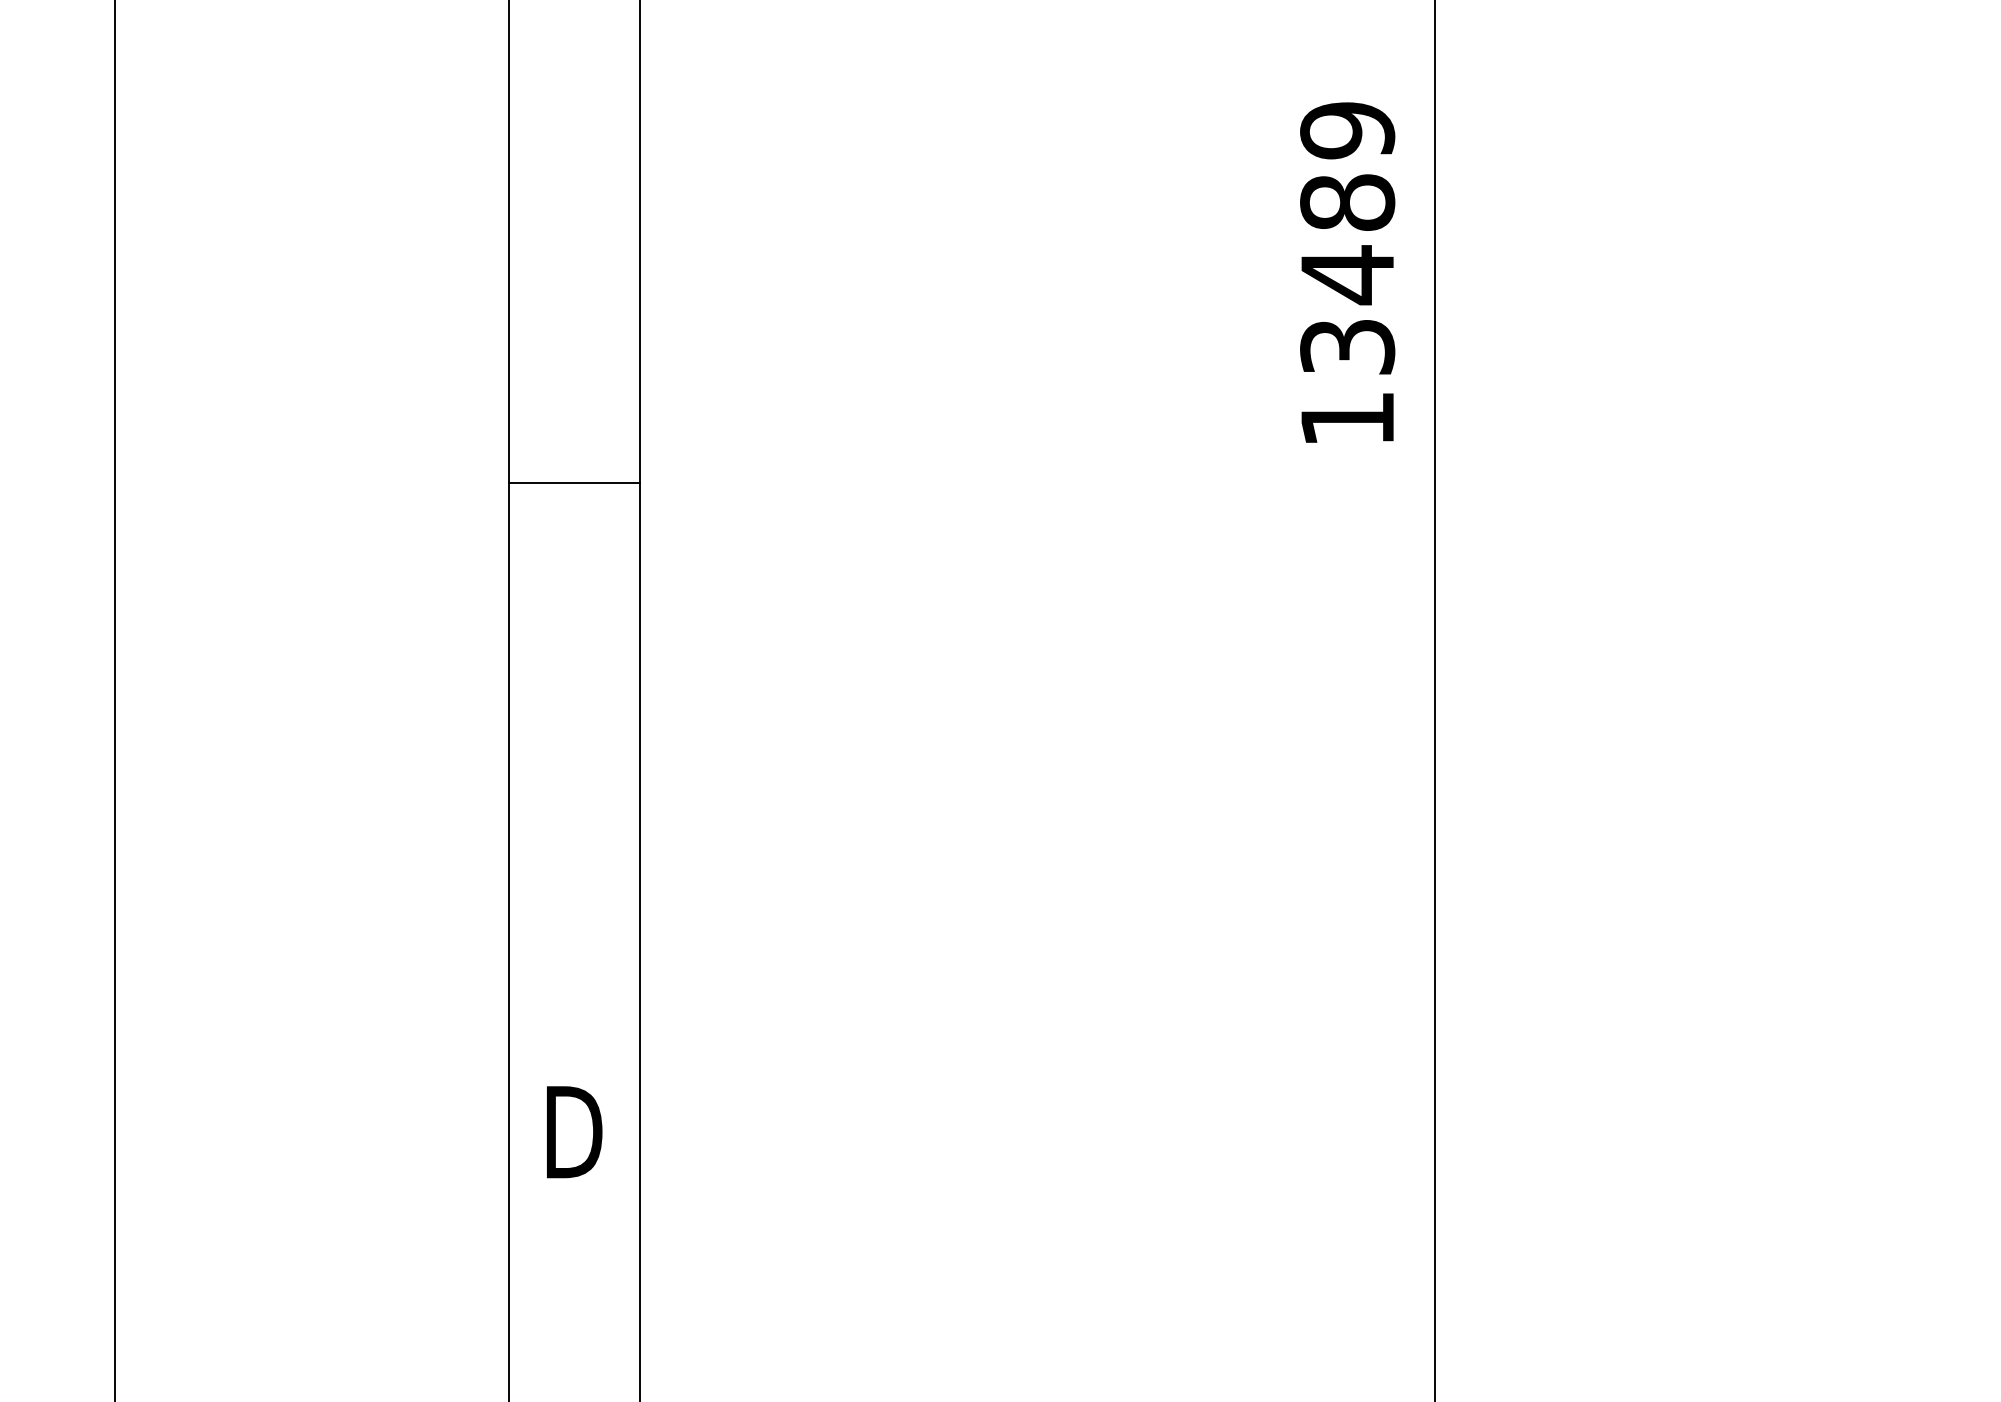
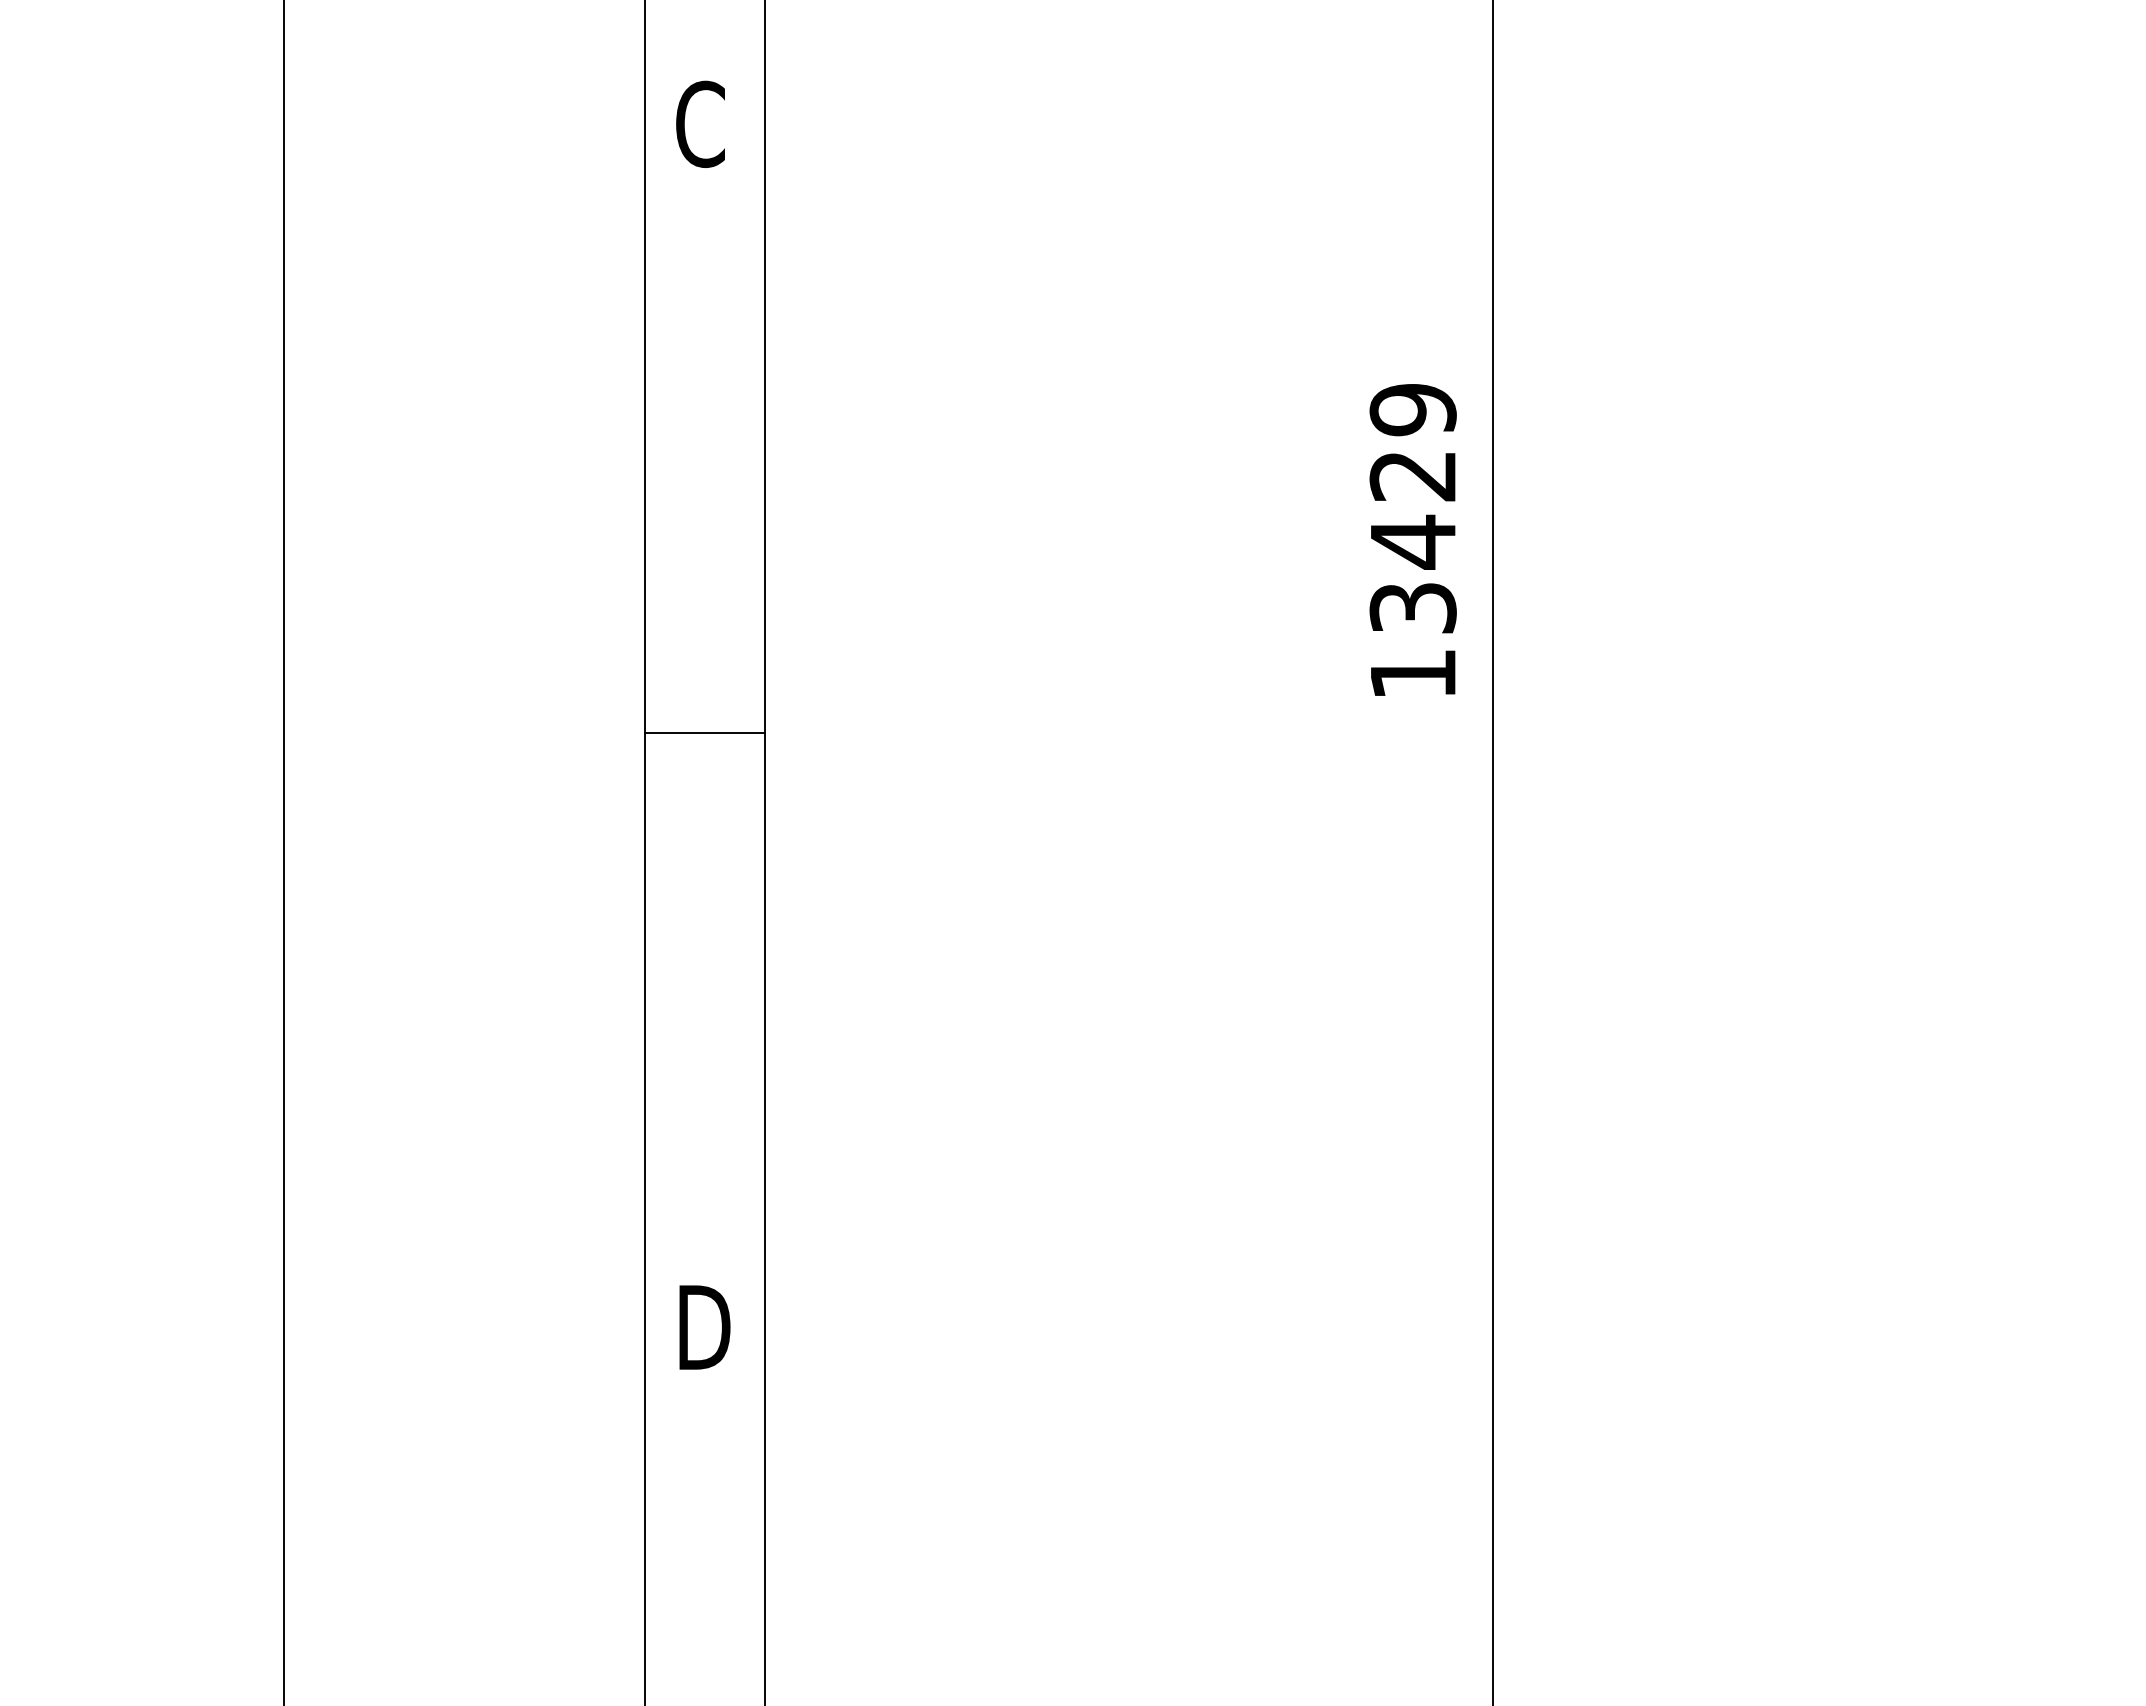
text: (1346, 202) -> (1412, 475), 13489 -> 13429

